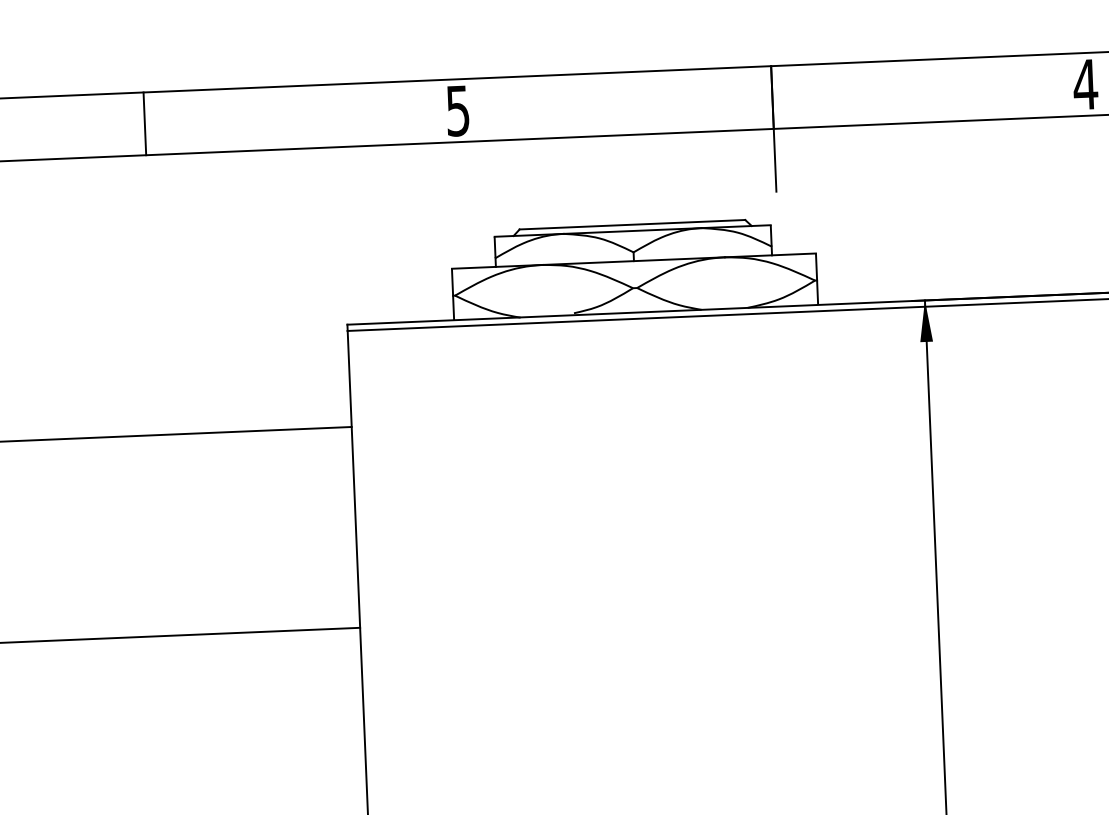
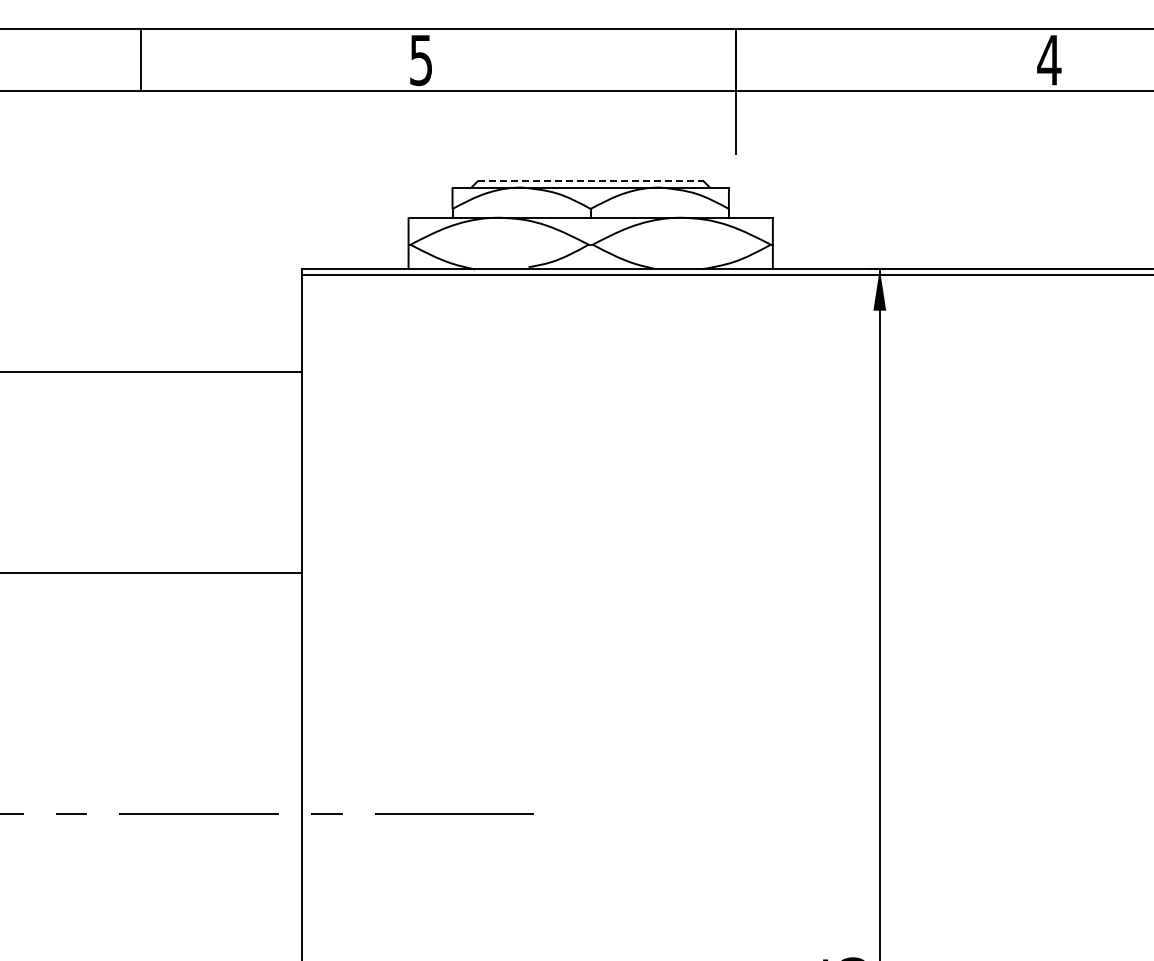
line: (144, 123) -> (140, 59), moved
line: (632, 224) -> (590, 181), solid -> dashed

